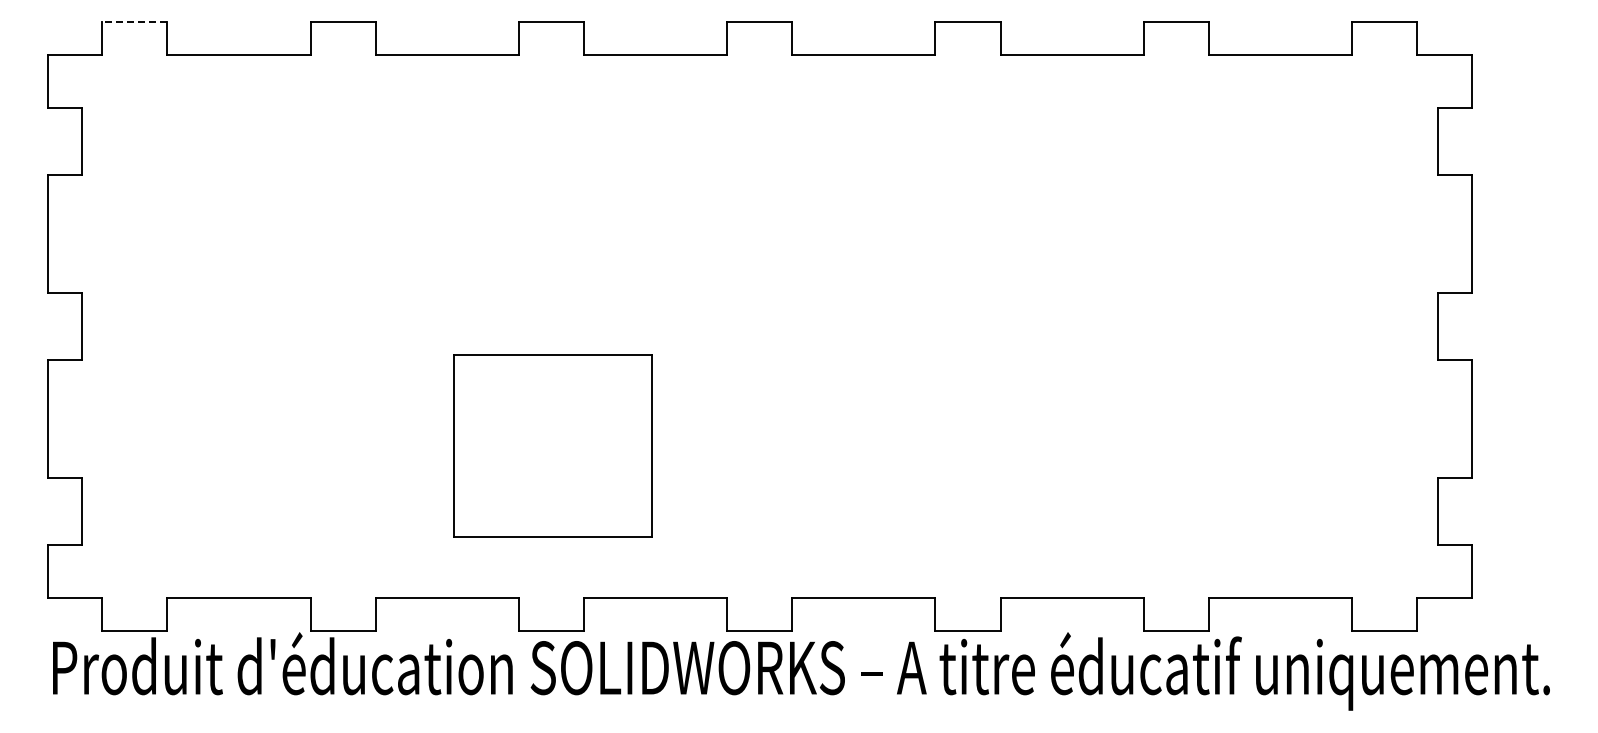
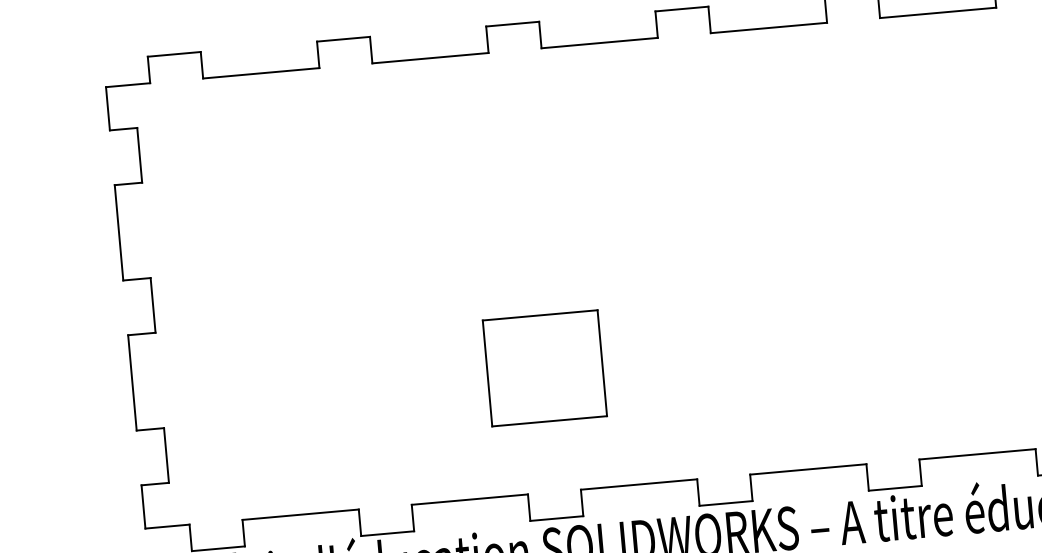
line: (134, 22) -> (174, 54), dashed -> solid
part: (553, 445) -> (545, 367), size x0.71

